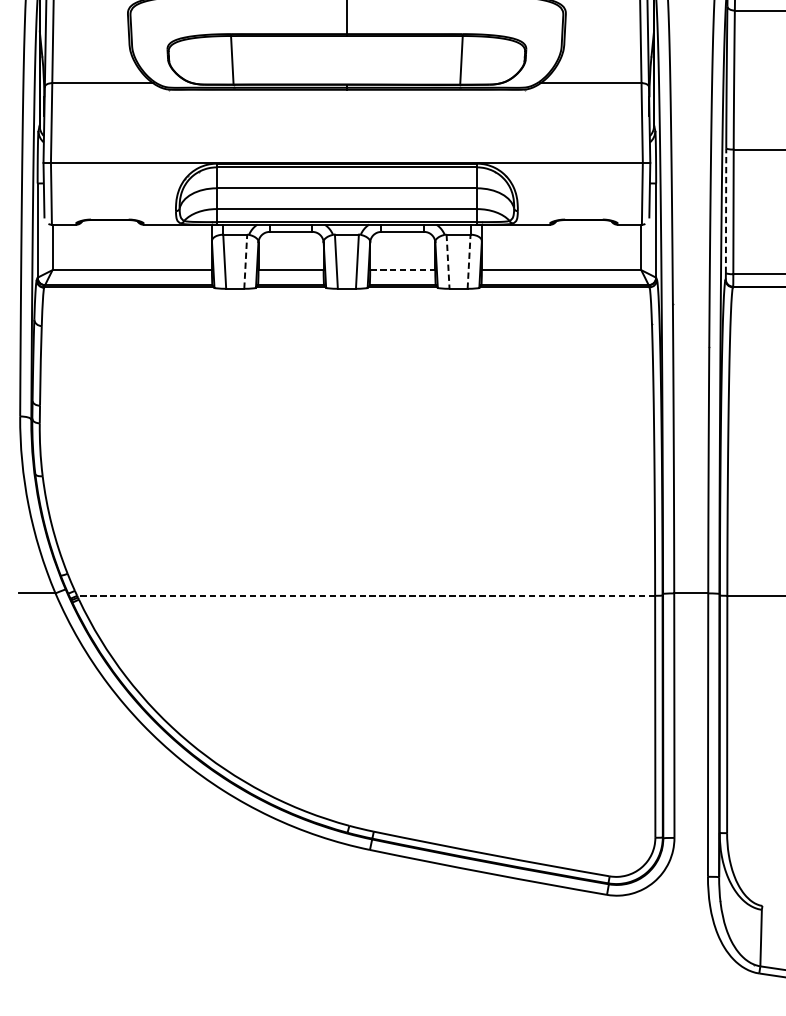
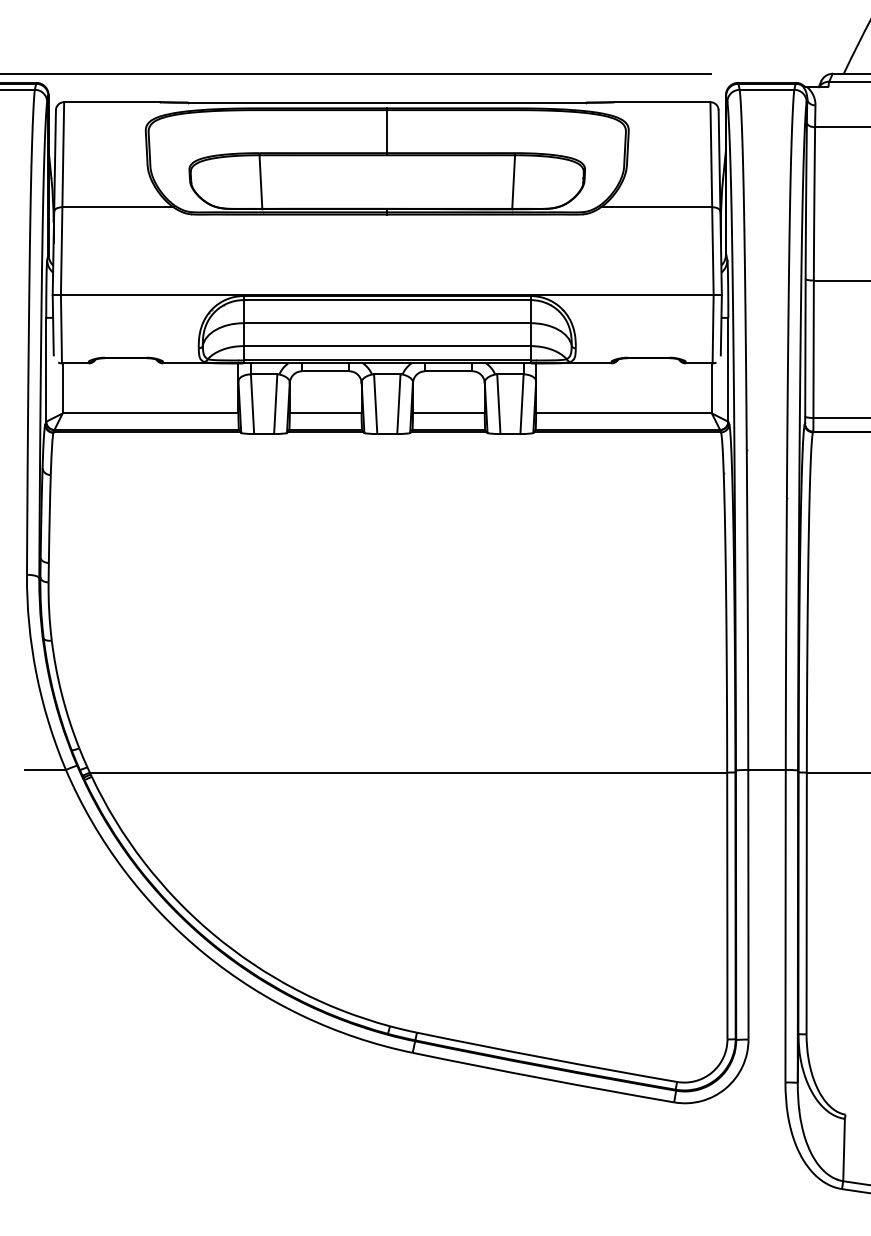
line: (726, 210) -> (805, 347), dashed -> solid
line: (245, 262) -> (275, 404), dashed -> solid
line: (447, 262) -> (498, 404), dashed -> solid
line: (469, 262) -> (522, 404), dashed -> solid
line: (402, 270) -> (448, 413), dashed -> solid
line: (366, 595) -> (408, 772), dashed -> solid

